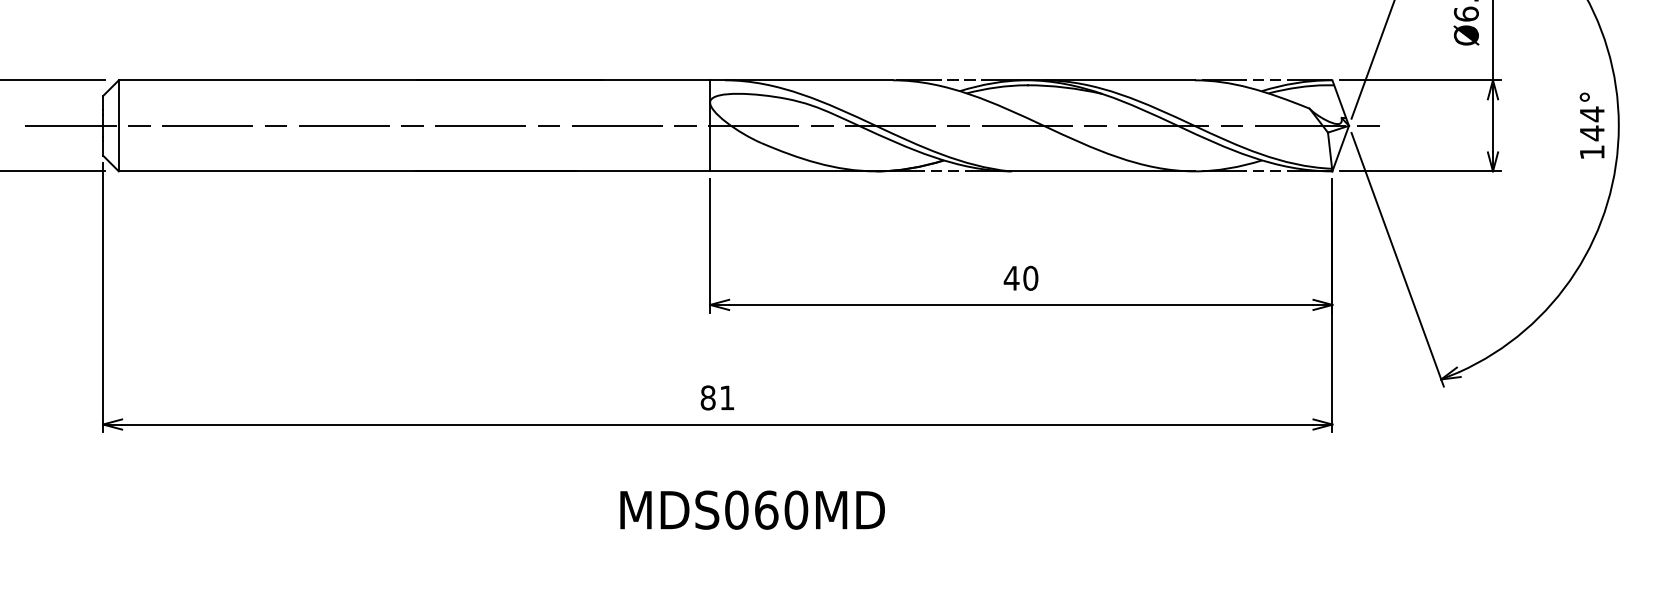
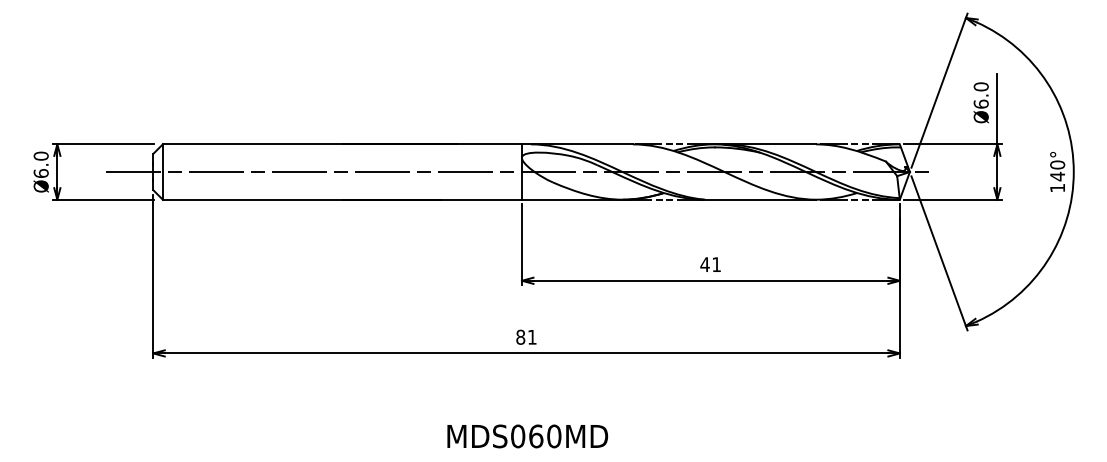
text: (1591, 113) -> (1057, 164), 144° -> 140°
text: (1030, 278) -> (716, 264), 40 -> 41
text: (752, 510) -> (527, 436), moved

